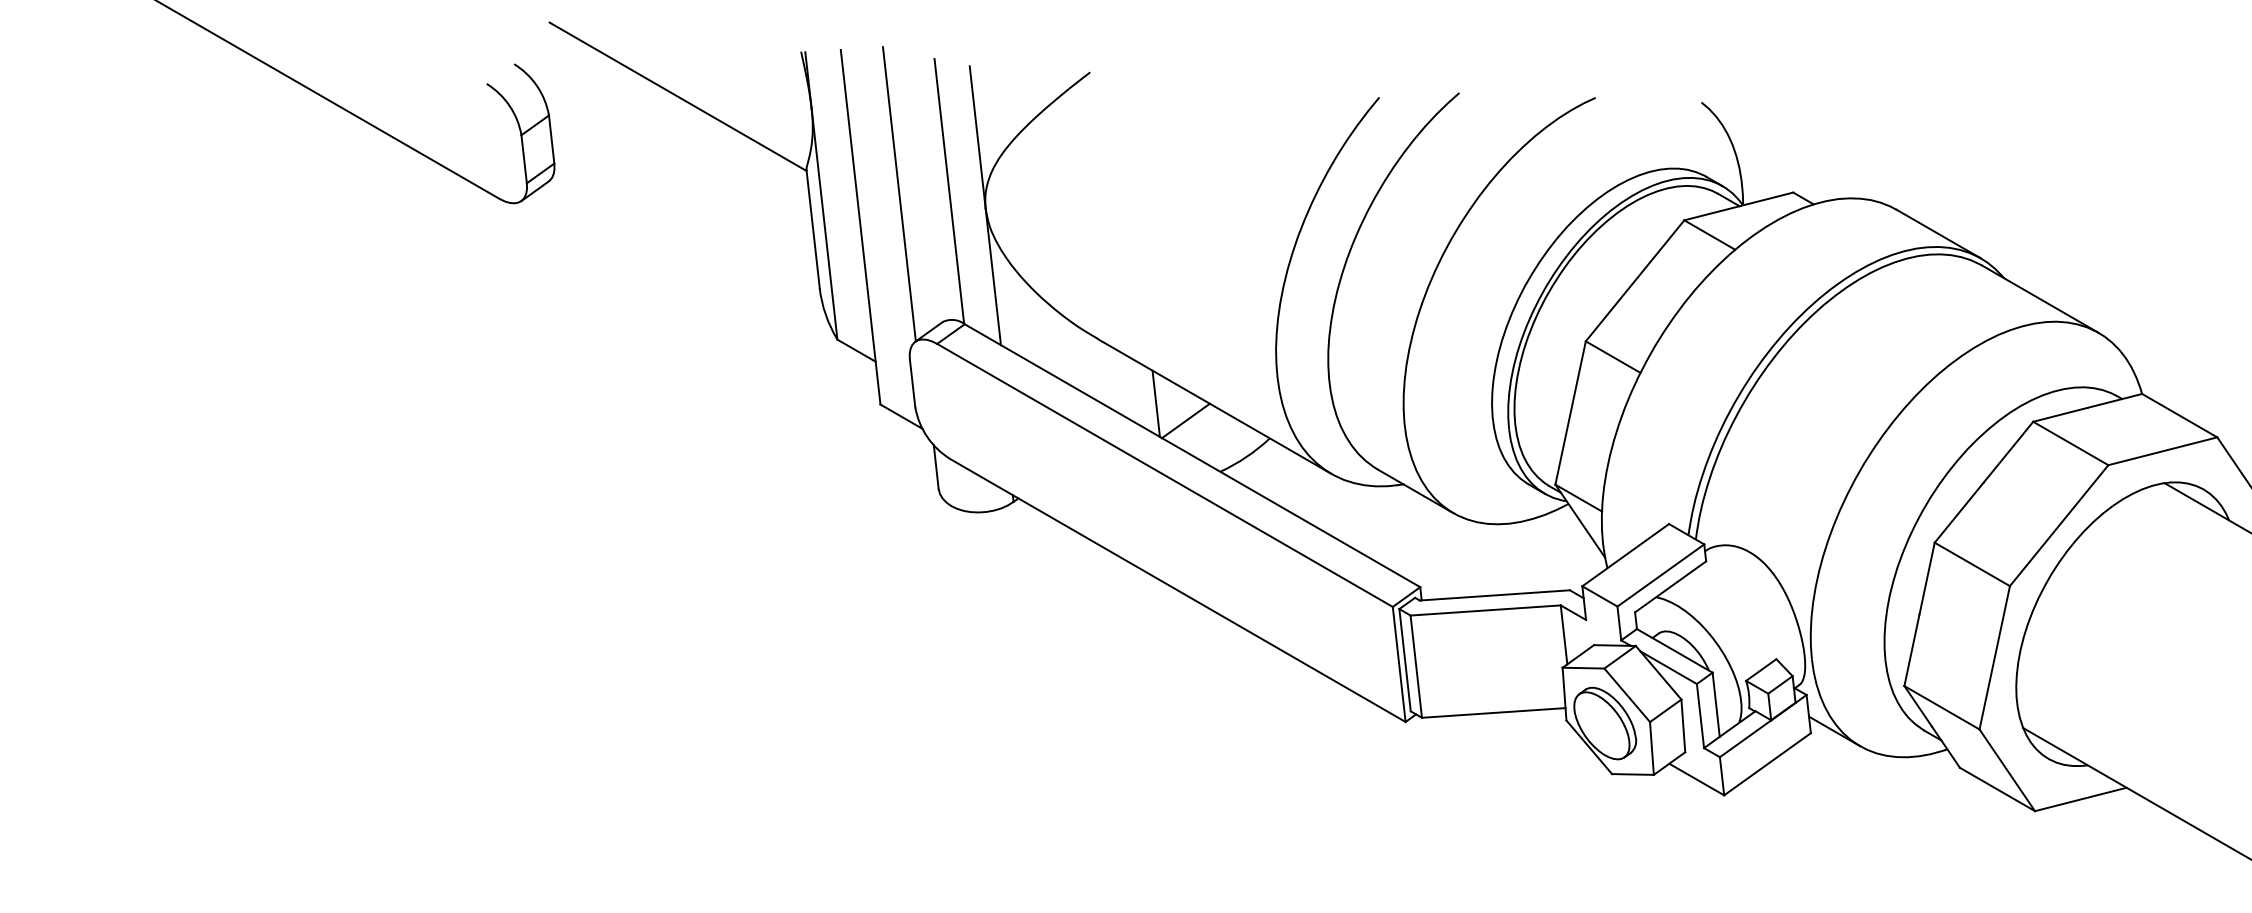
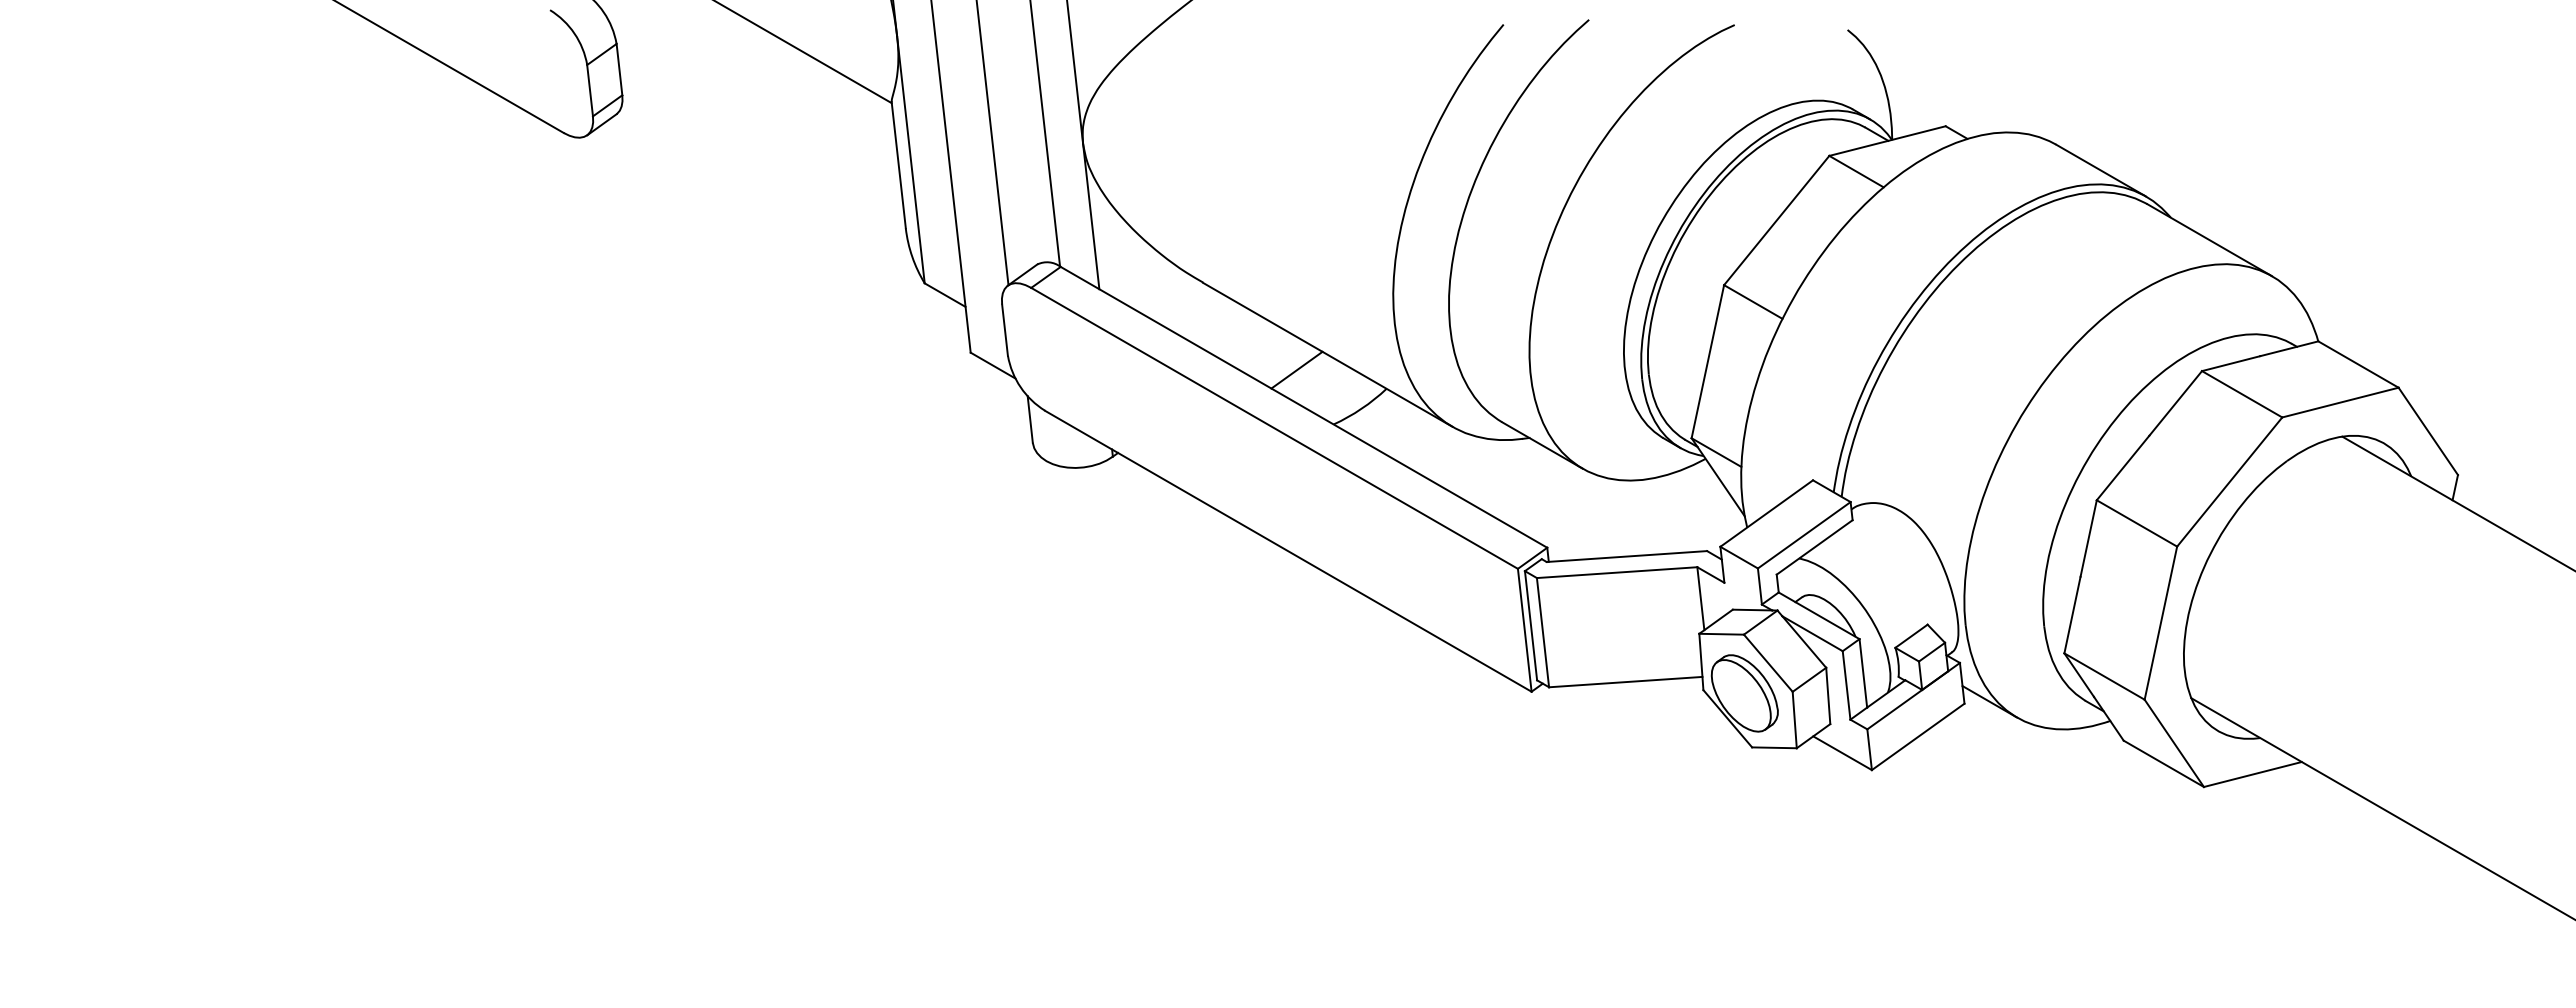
line: (1156, 403) -> (1265, 351), removed

